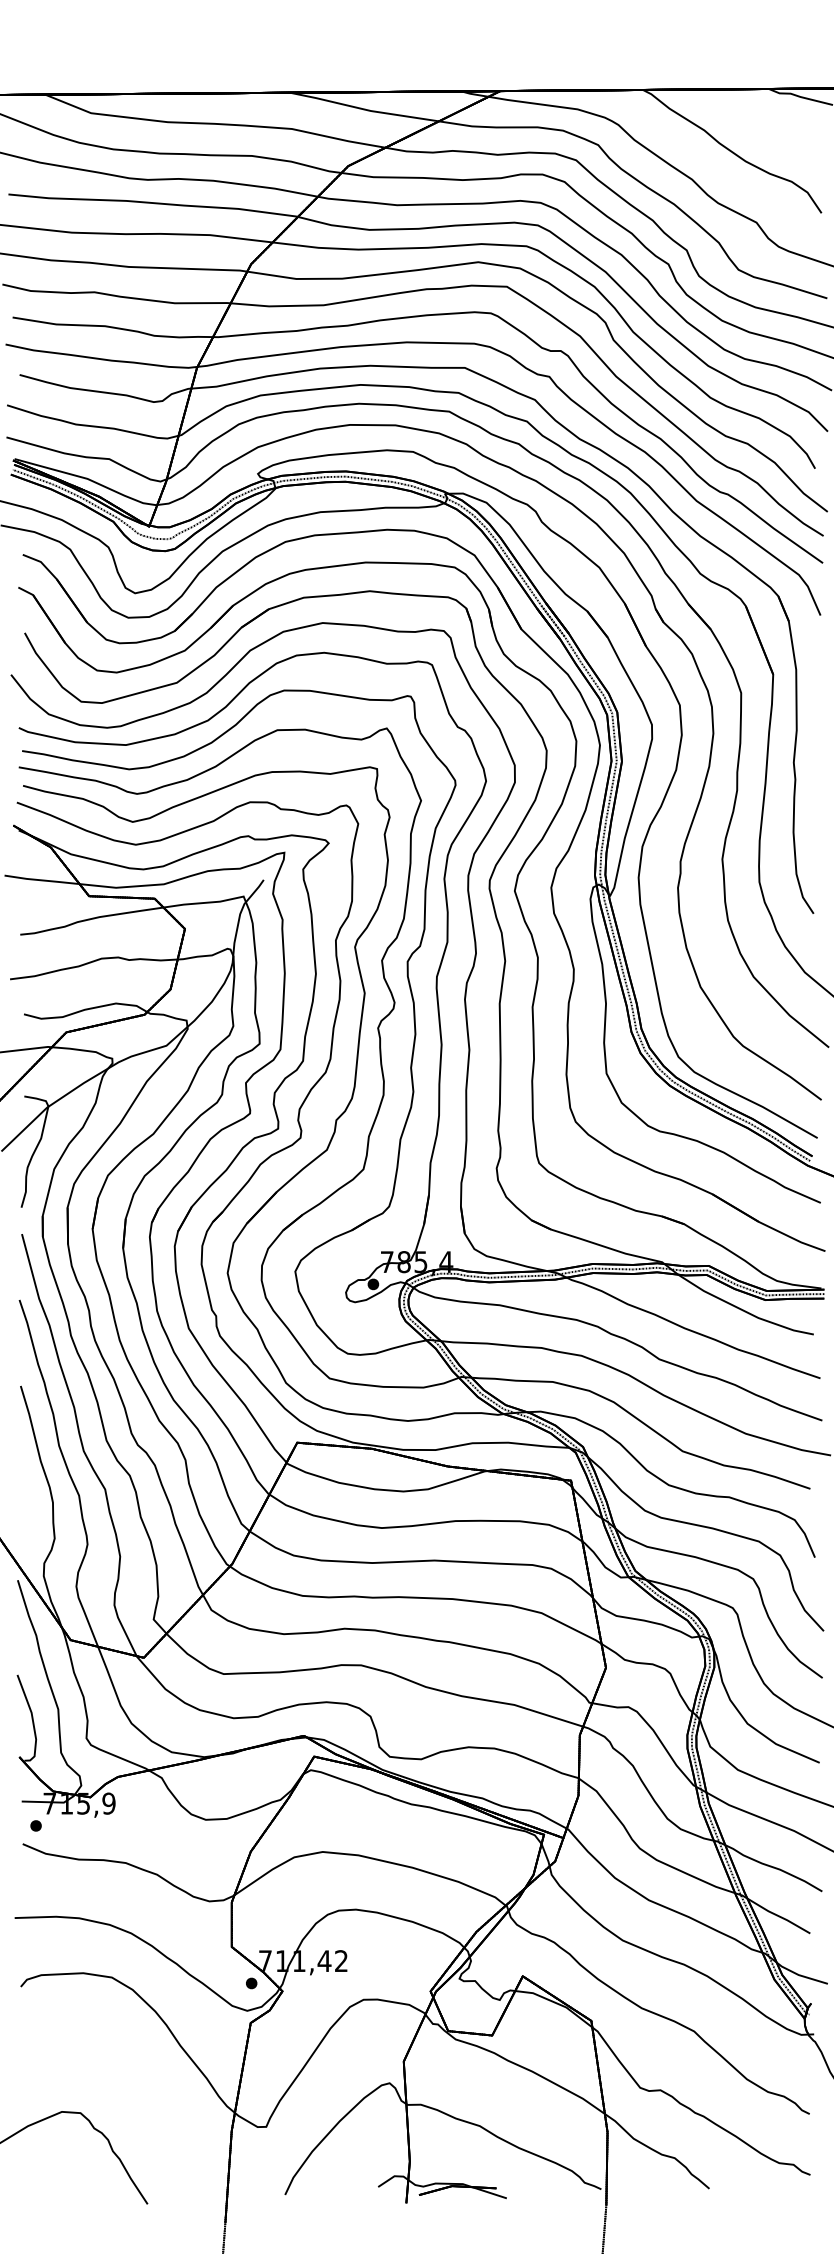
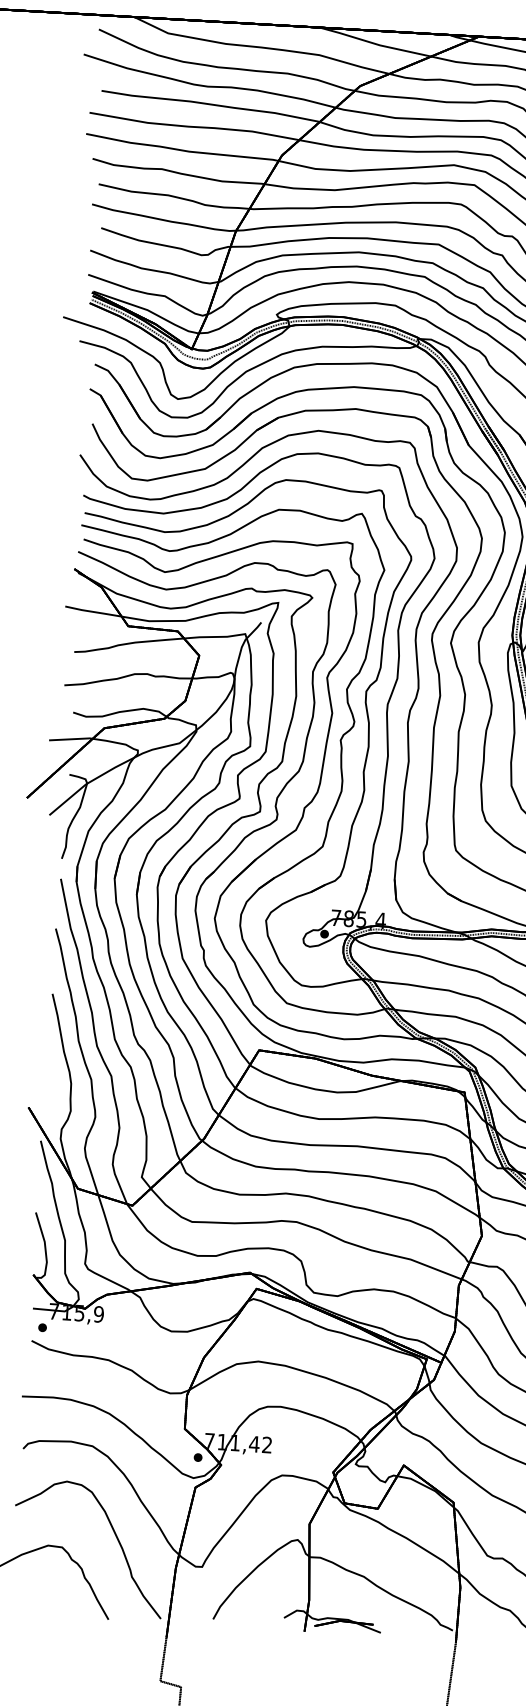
curve: (150, 2095) -> (116, 1537), added

